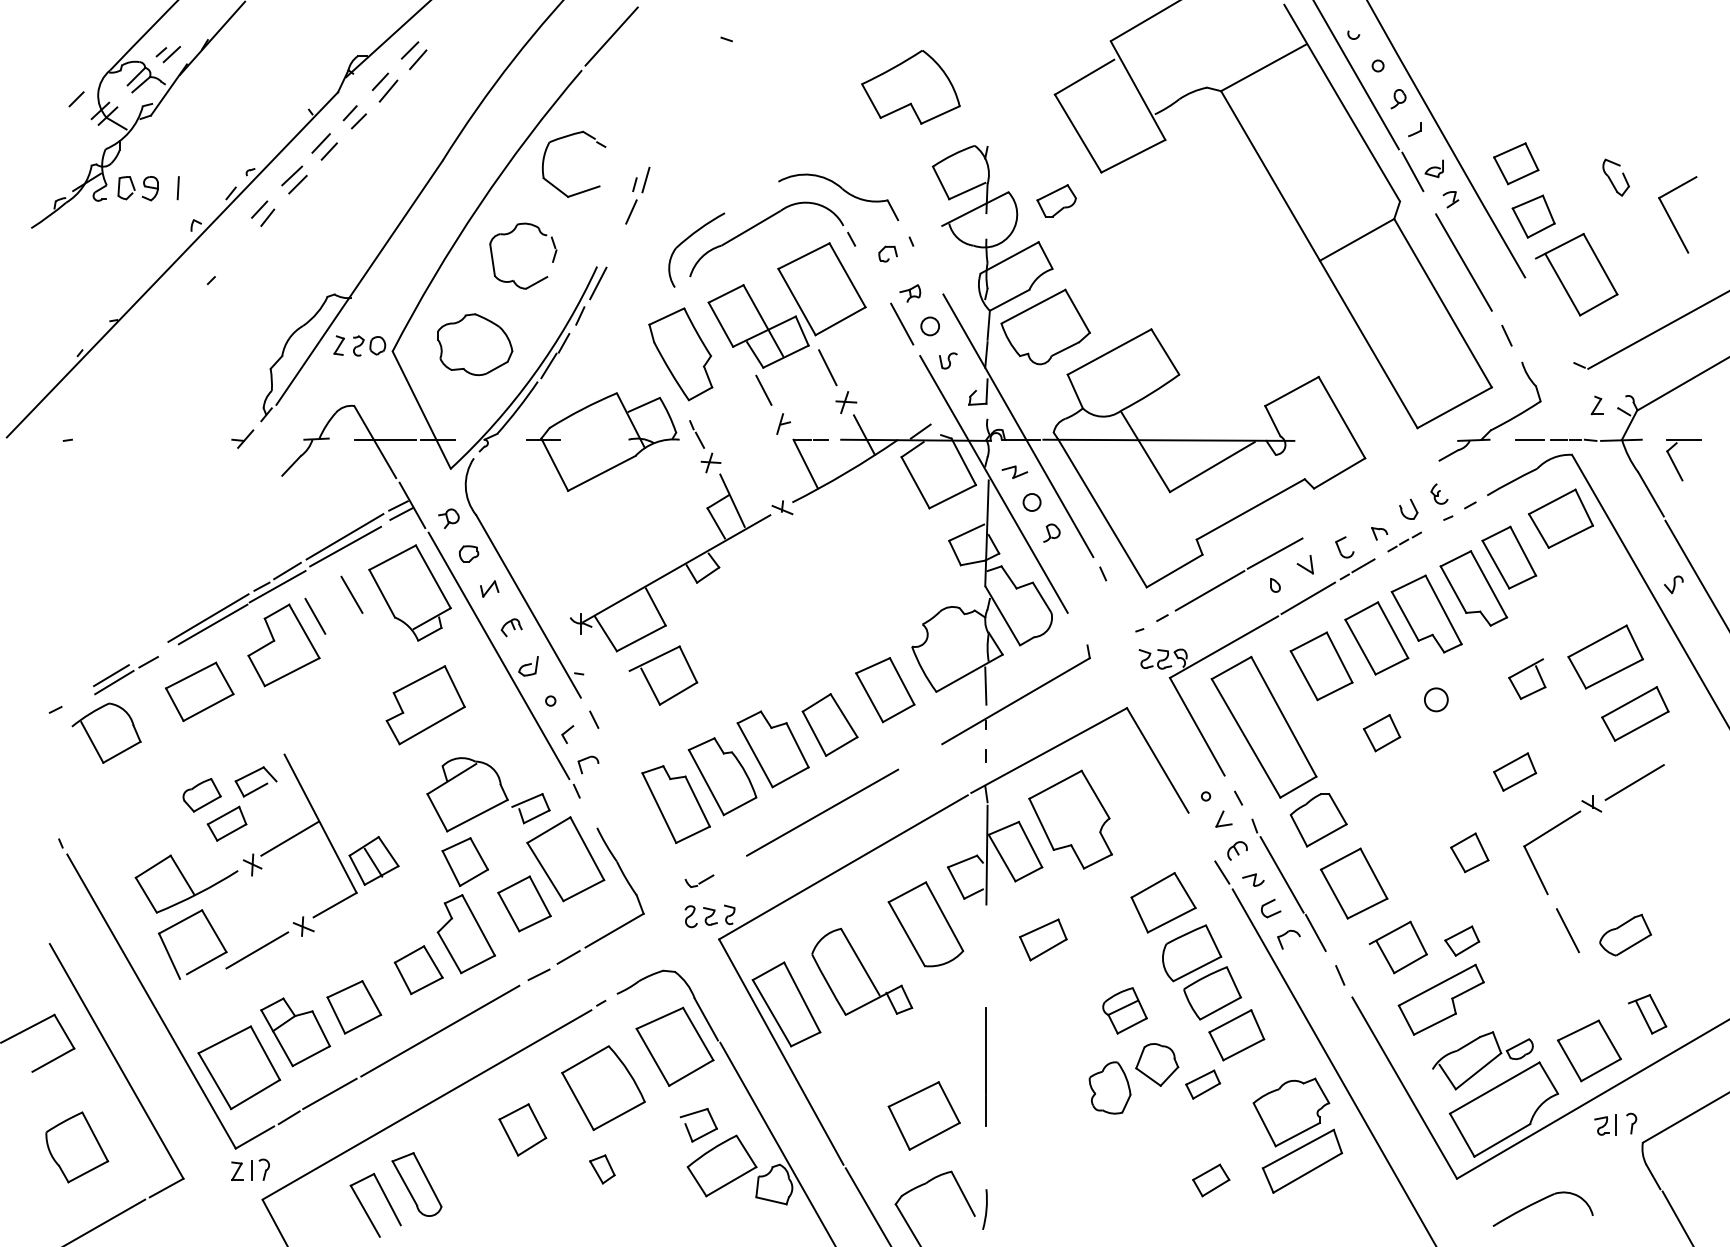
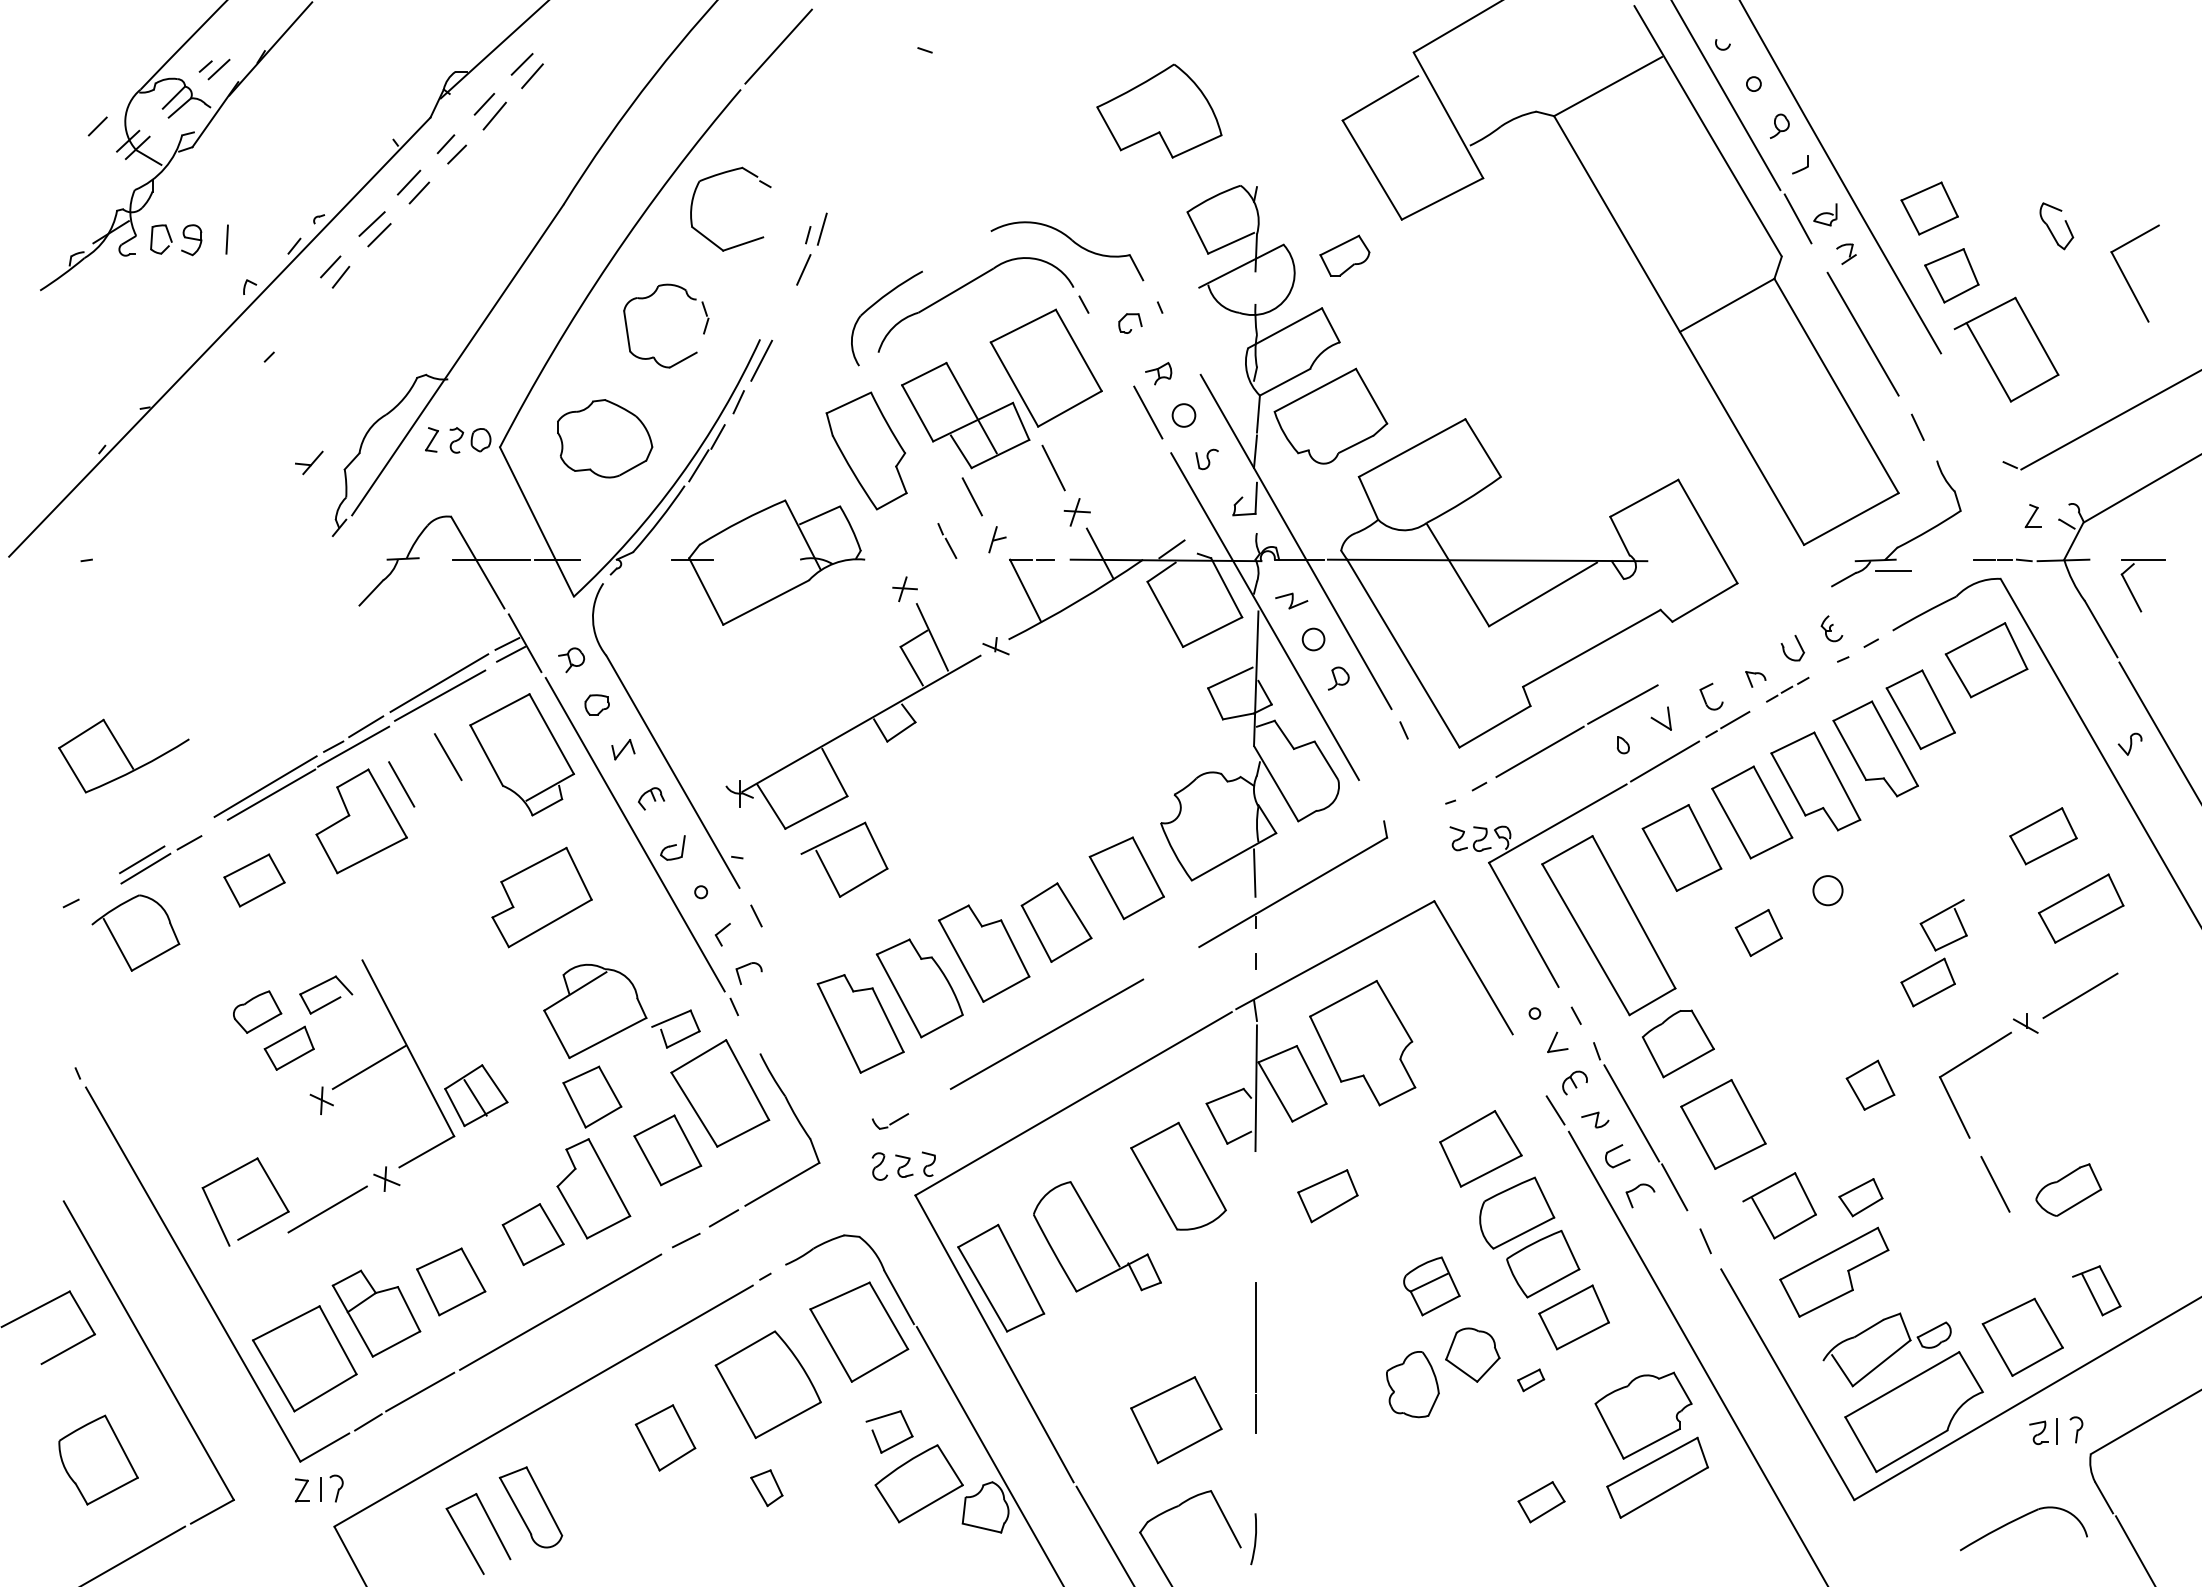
line: (697, 434) -> (947, 540), moved
part: (242, 438) -> (309, 462), moved
line: (1530, 439) -> (1893, 570), moved
part: (1605, 657) -> (2043, 836), size x0.7
part: (1527, 679) -> (1943, 925), moved
part: (199, 691) -> (254, 880), size x0.7
part: (186, 883) -> (123, 755), moved
part: (1202, 1084) -> (1530, 1380), size x0.6
part: (1539, 1201) -> (2019, 1519), moved

